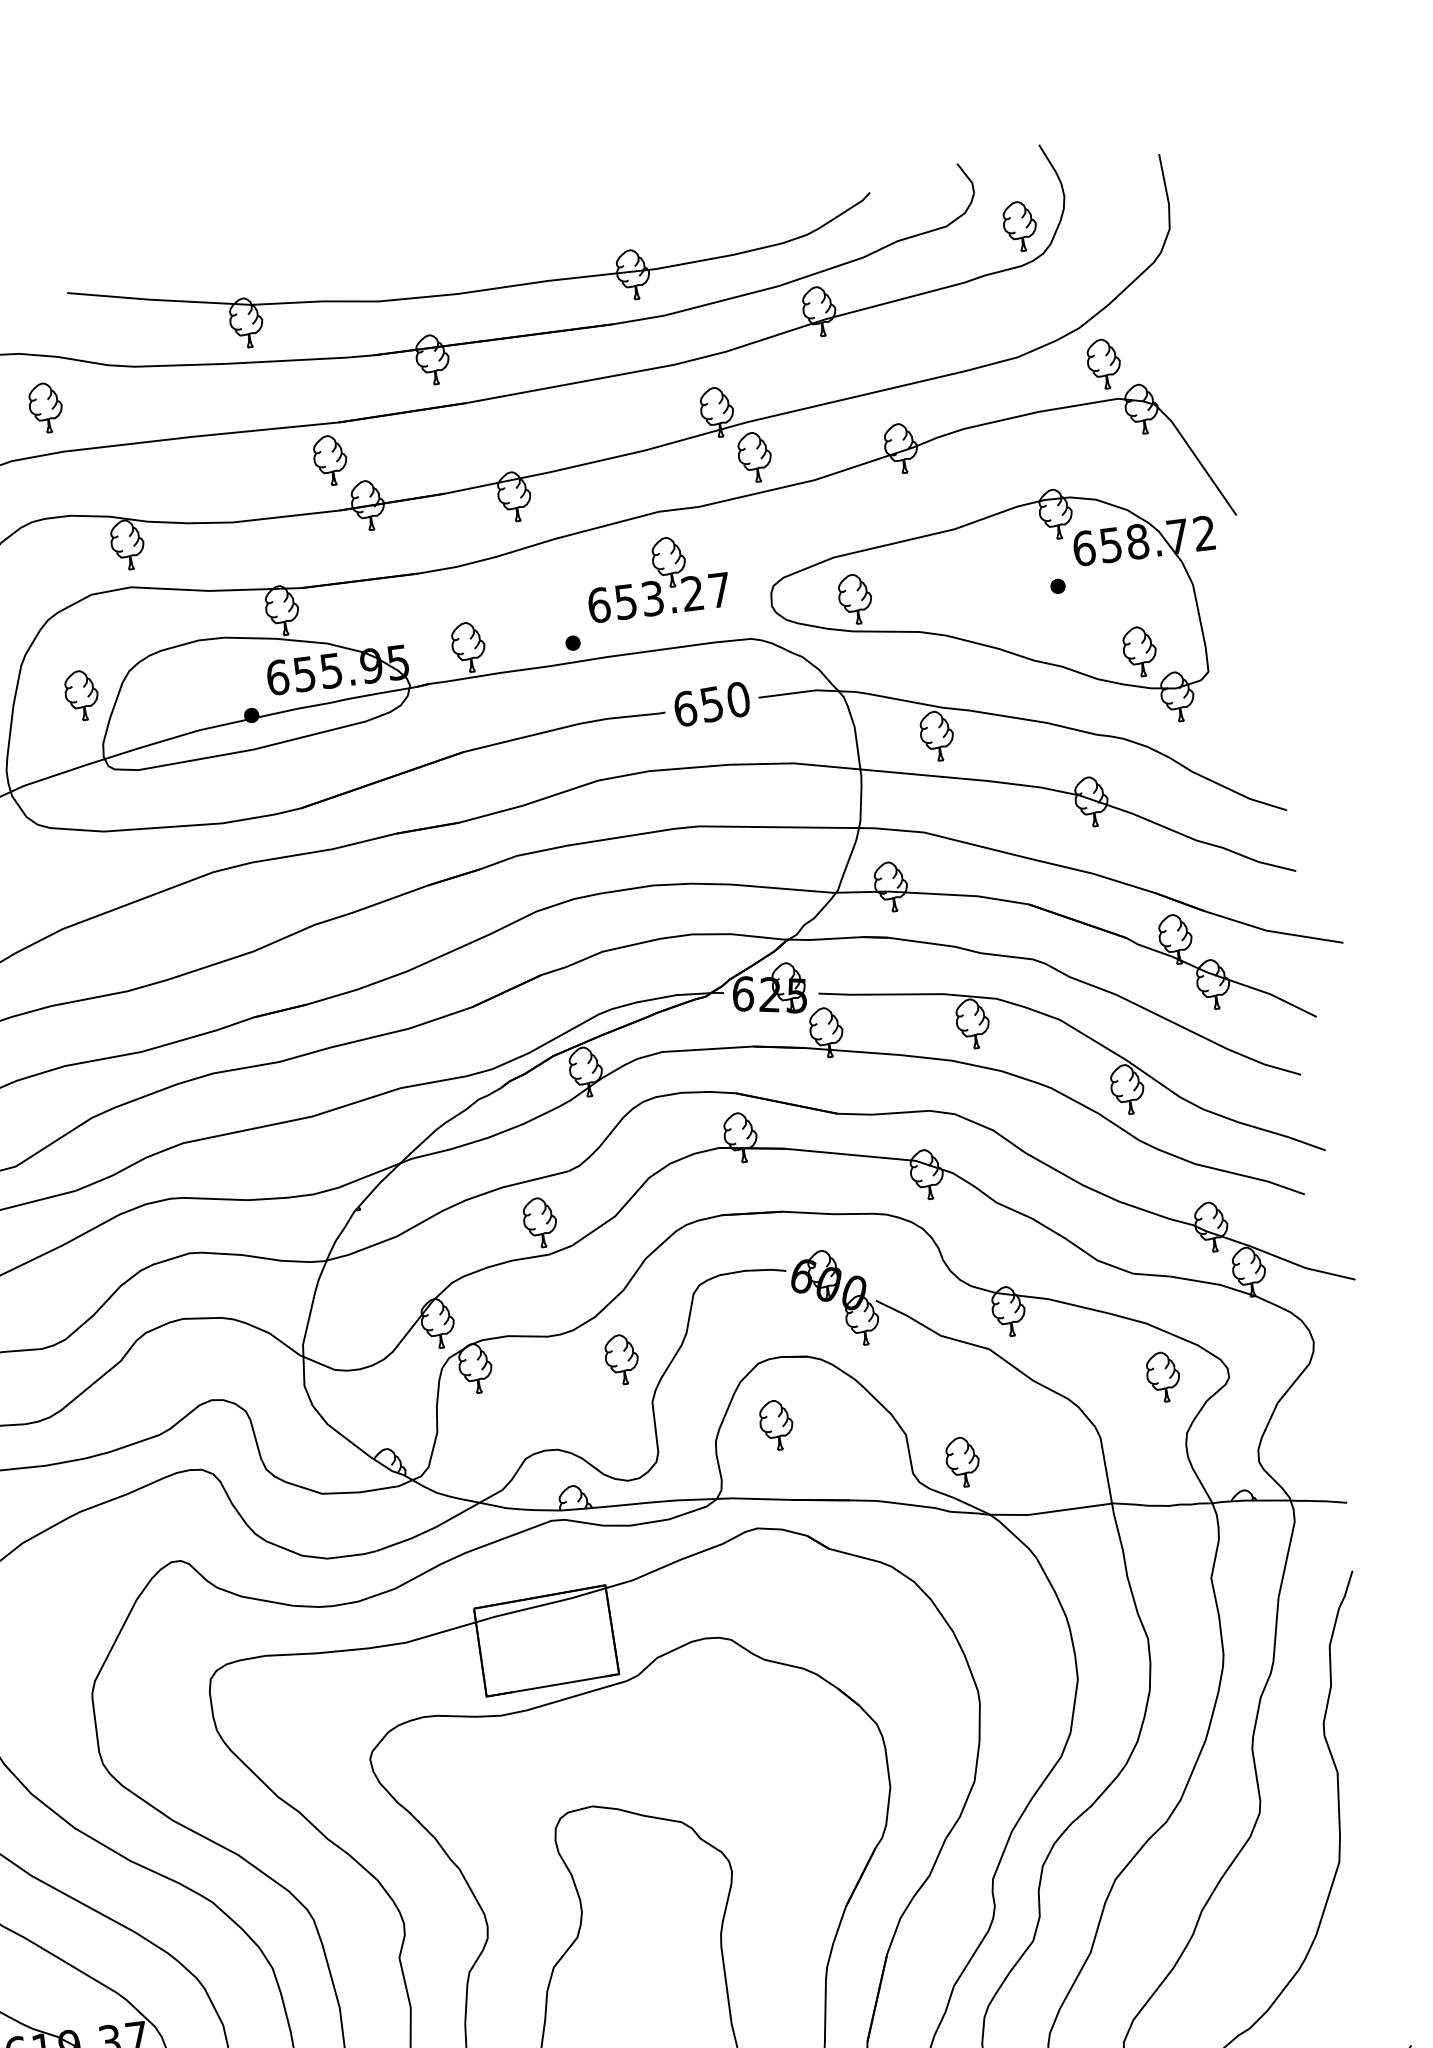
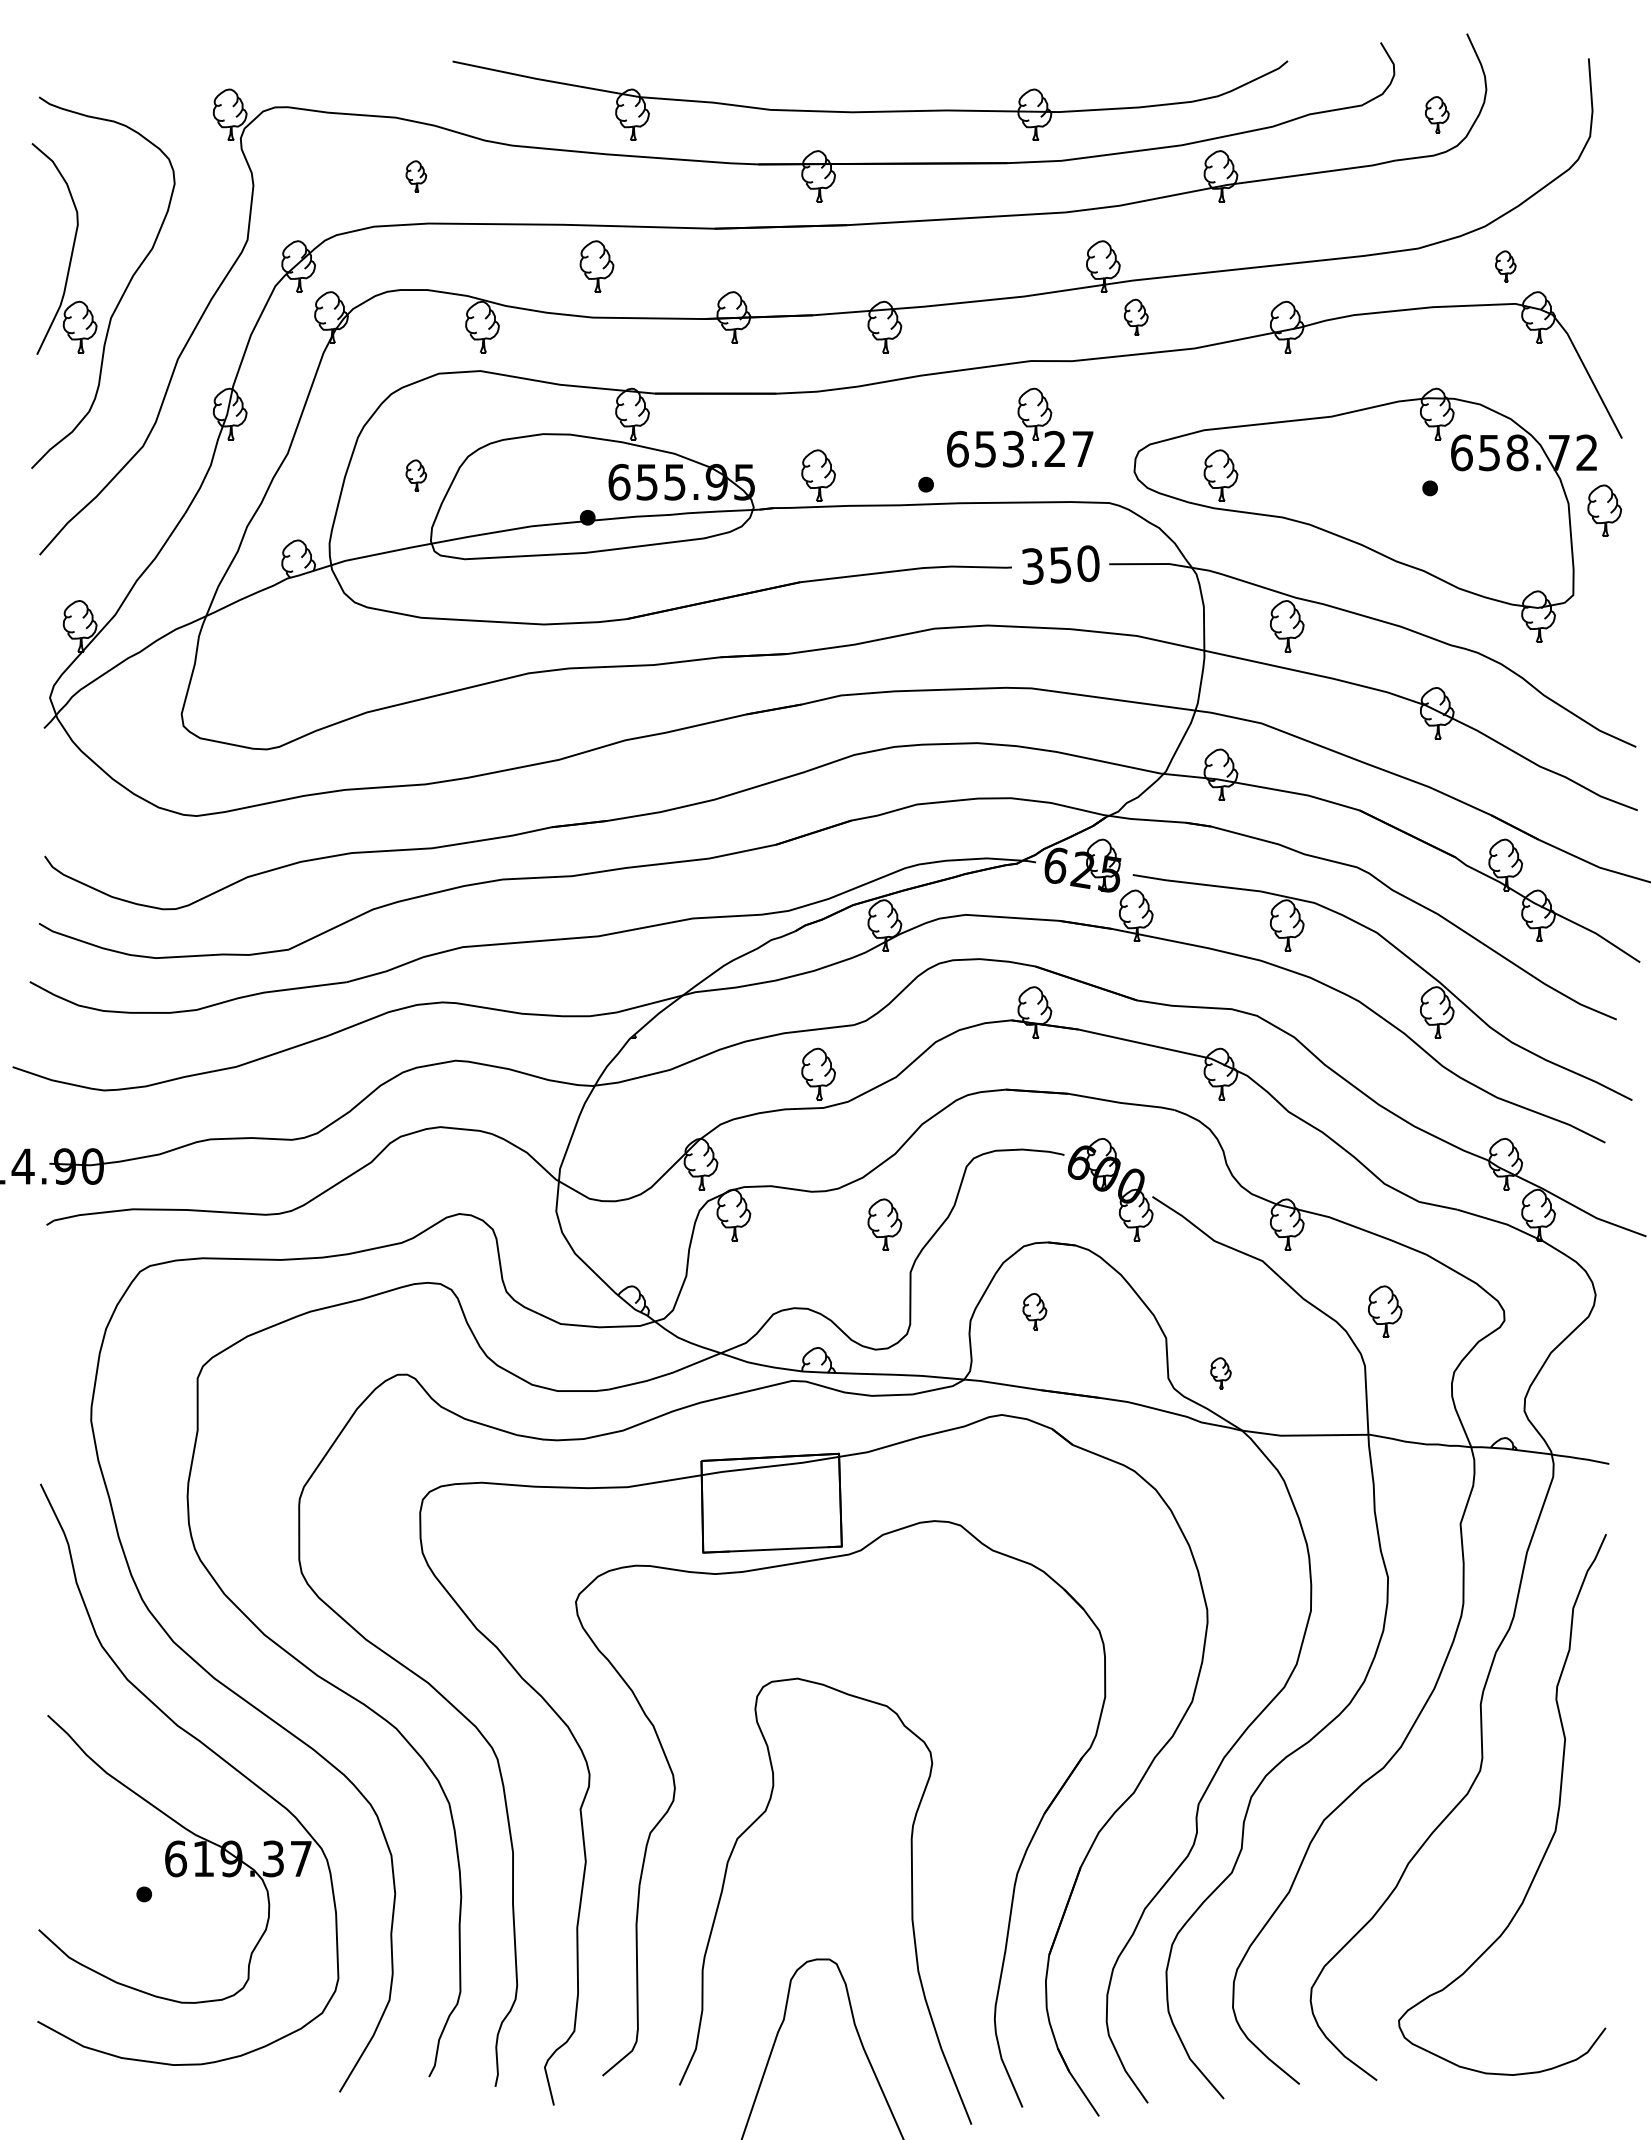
part: (1020, 226) -> (1437, 114), size x0.7
part: (1103, 364) -> (1505, 266), size x0.6
part: (46, 407) -> (416, 176), size x0.6
part: (755, 457) -> (1136, 317), size x0.7
part: (330, 460) -> (596, 266), moved
part: (1139, 651) -> (1604, 510), moved
part: (82, 695) -> (416, 475), size x0.6
text: (686, 708) -> (1033, 566), 650 -> 350
part: (1163, 1376) -> (1385, 1311), moved
part: (776, 1425) -> (1034, 1311), size x0.7
part: (962, 1462) -> (1220, 1373), size x0.6

